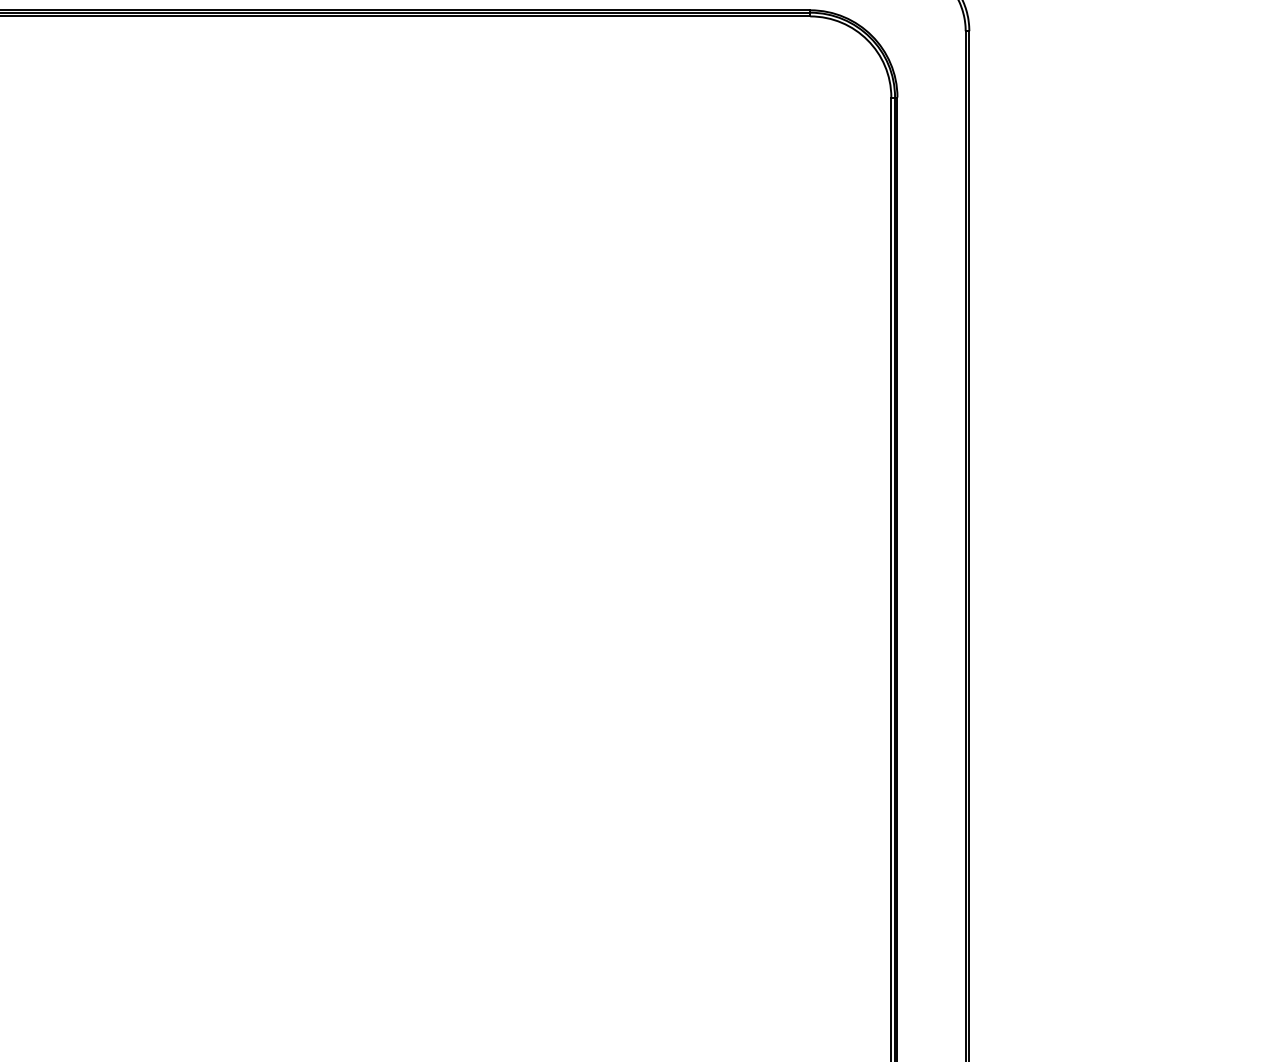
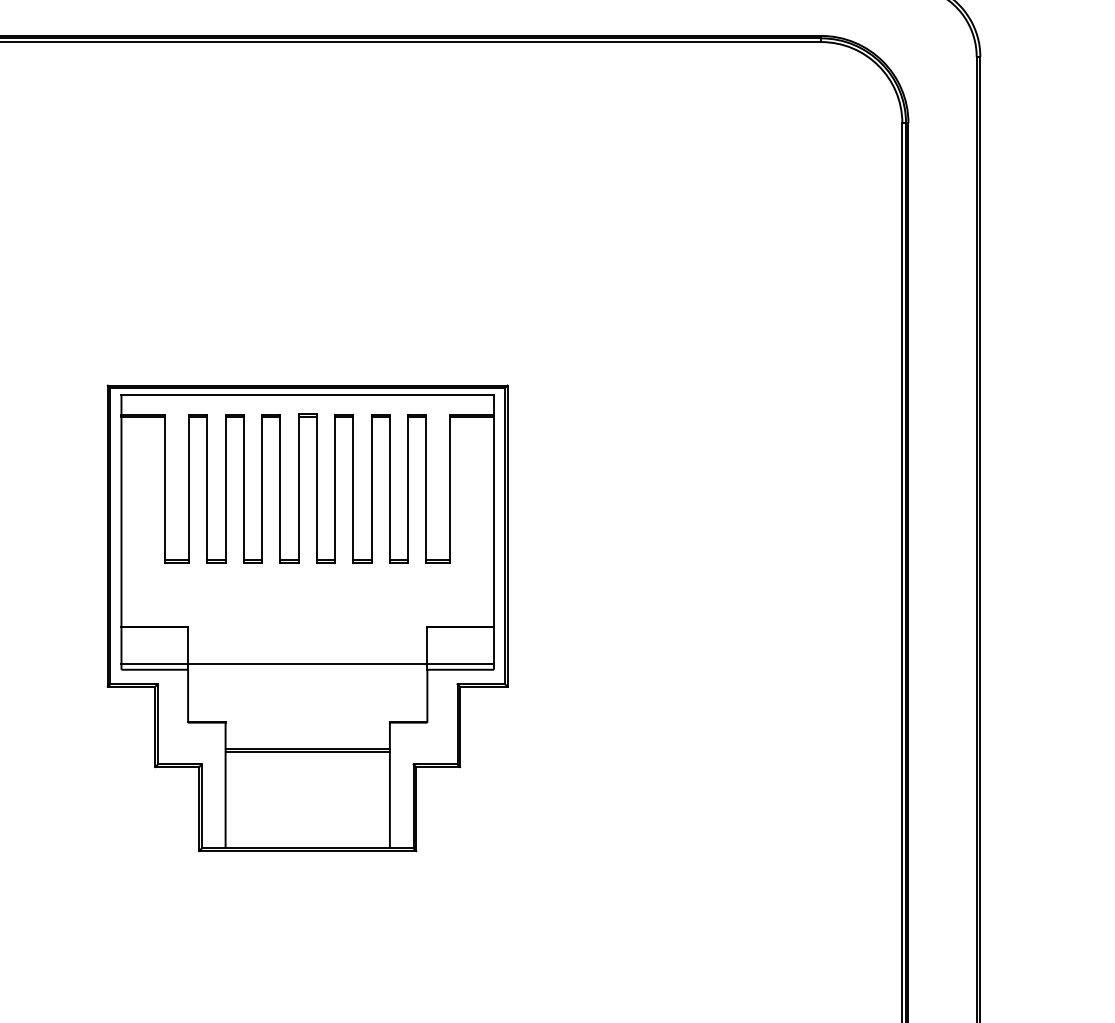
part: (296, 592) -> (307, 618), added

